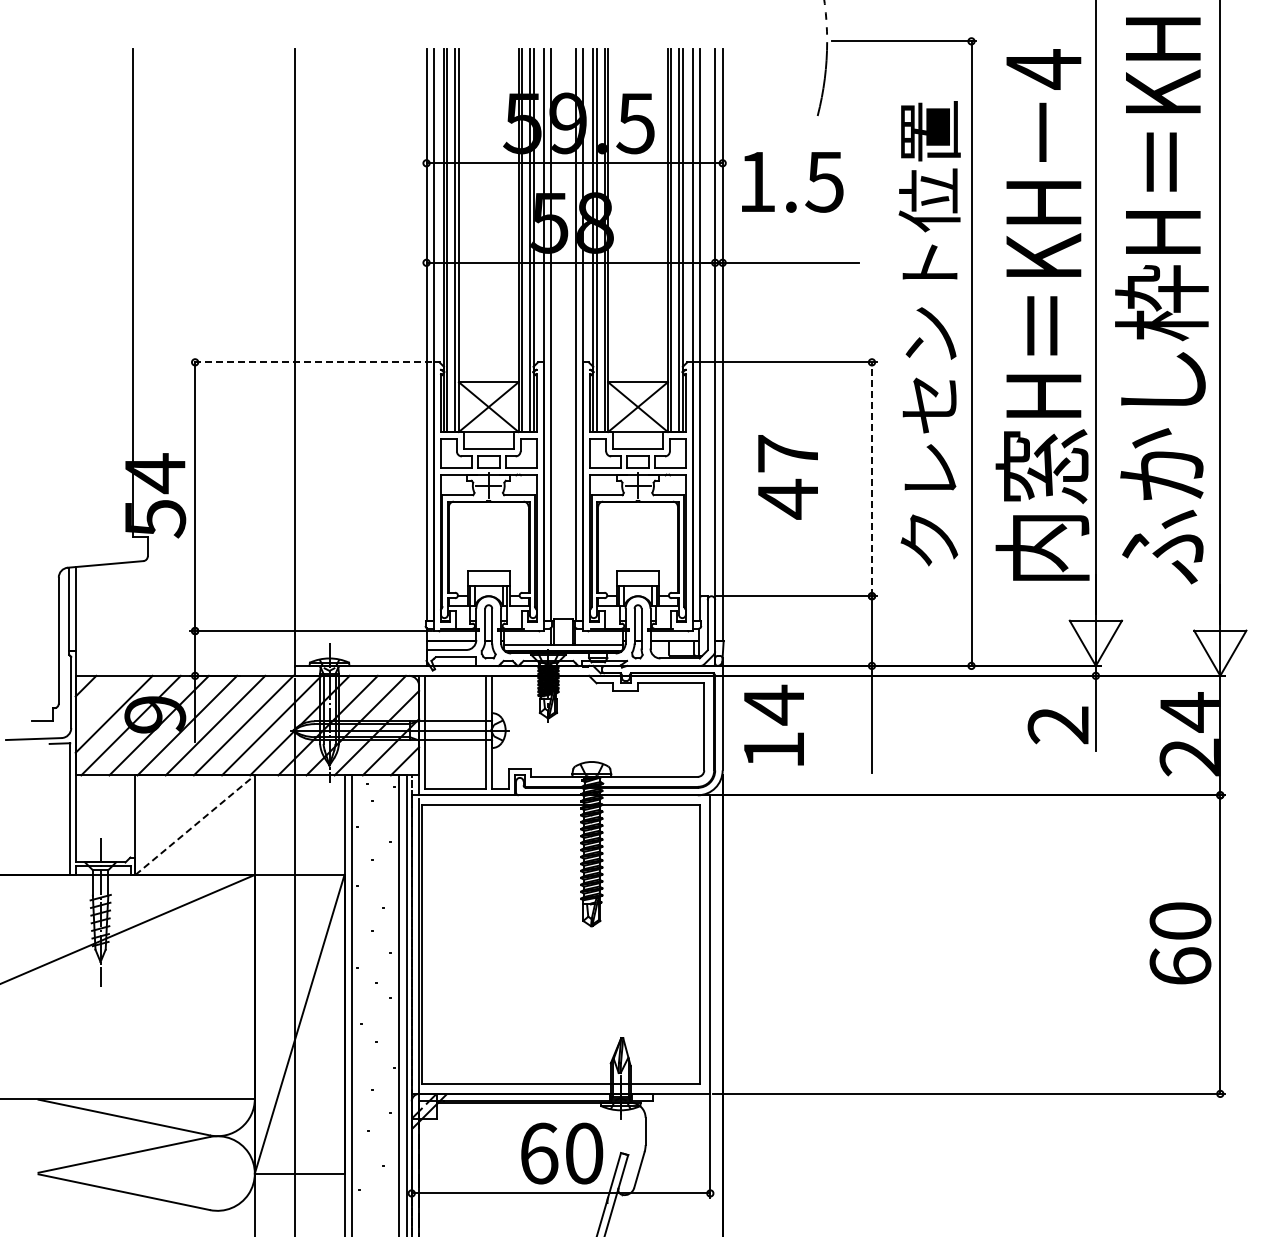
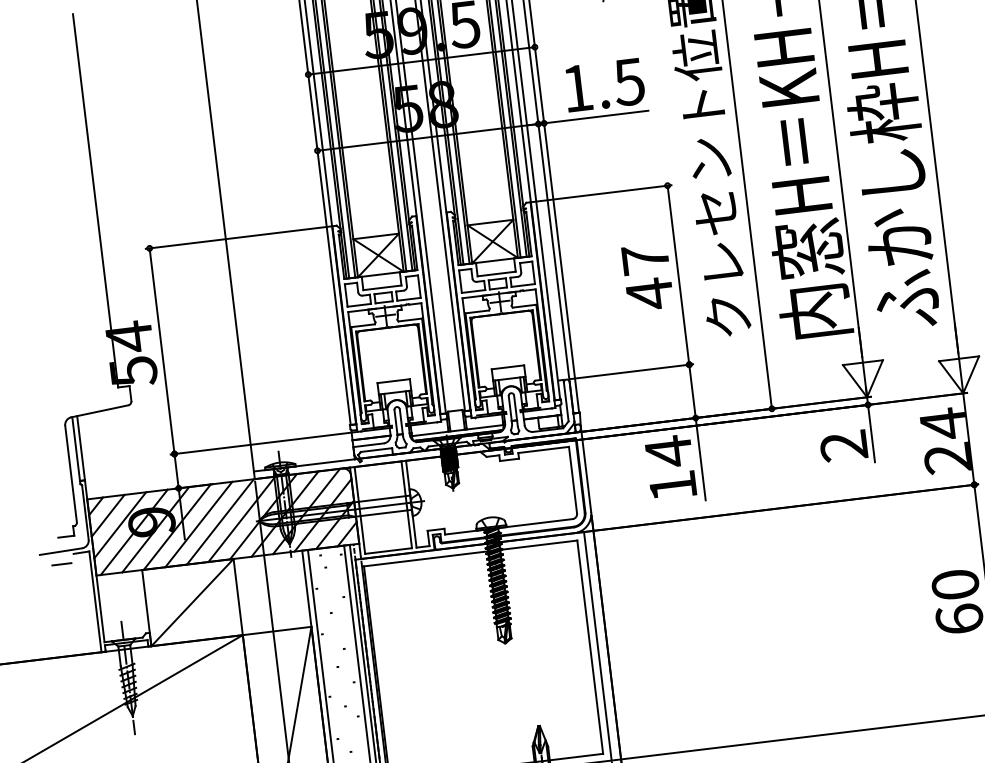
text: (792, 182) -> (604, 85), moved
line: (310, 362) -> (237, 237), dashed -> solid
text: (787, 477) -> (647, 277), moved
line: (871, 479) -> (678, 275), dashed -> solid
line: (99, 699) -> (107, 515), added
text: (773, 724) -> (670, 466), moved
line: (32, 755) -> (61, 564), added
line: (195, 825) -> (192, 602), dashed -> solid

